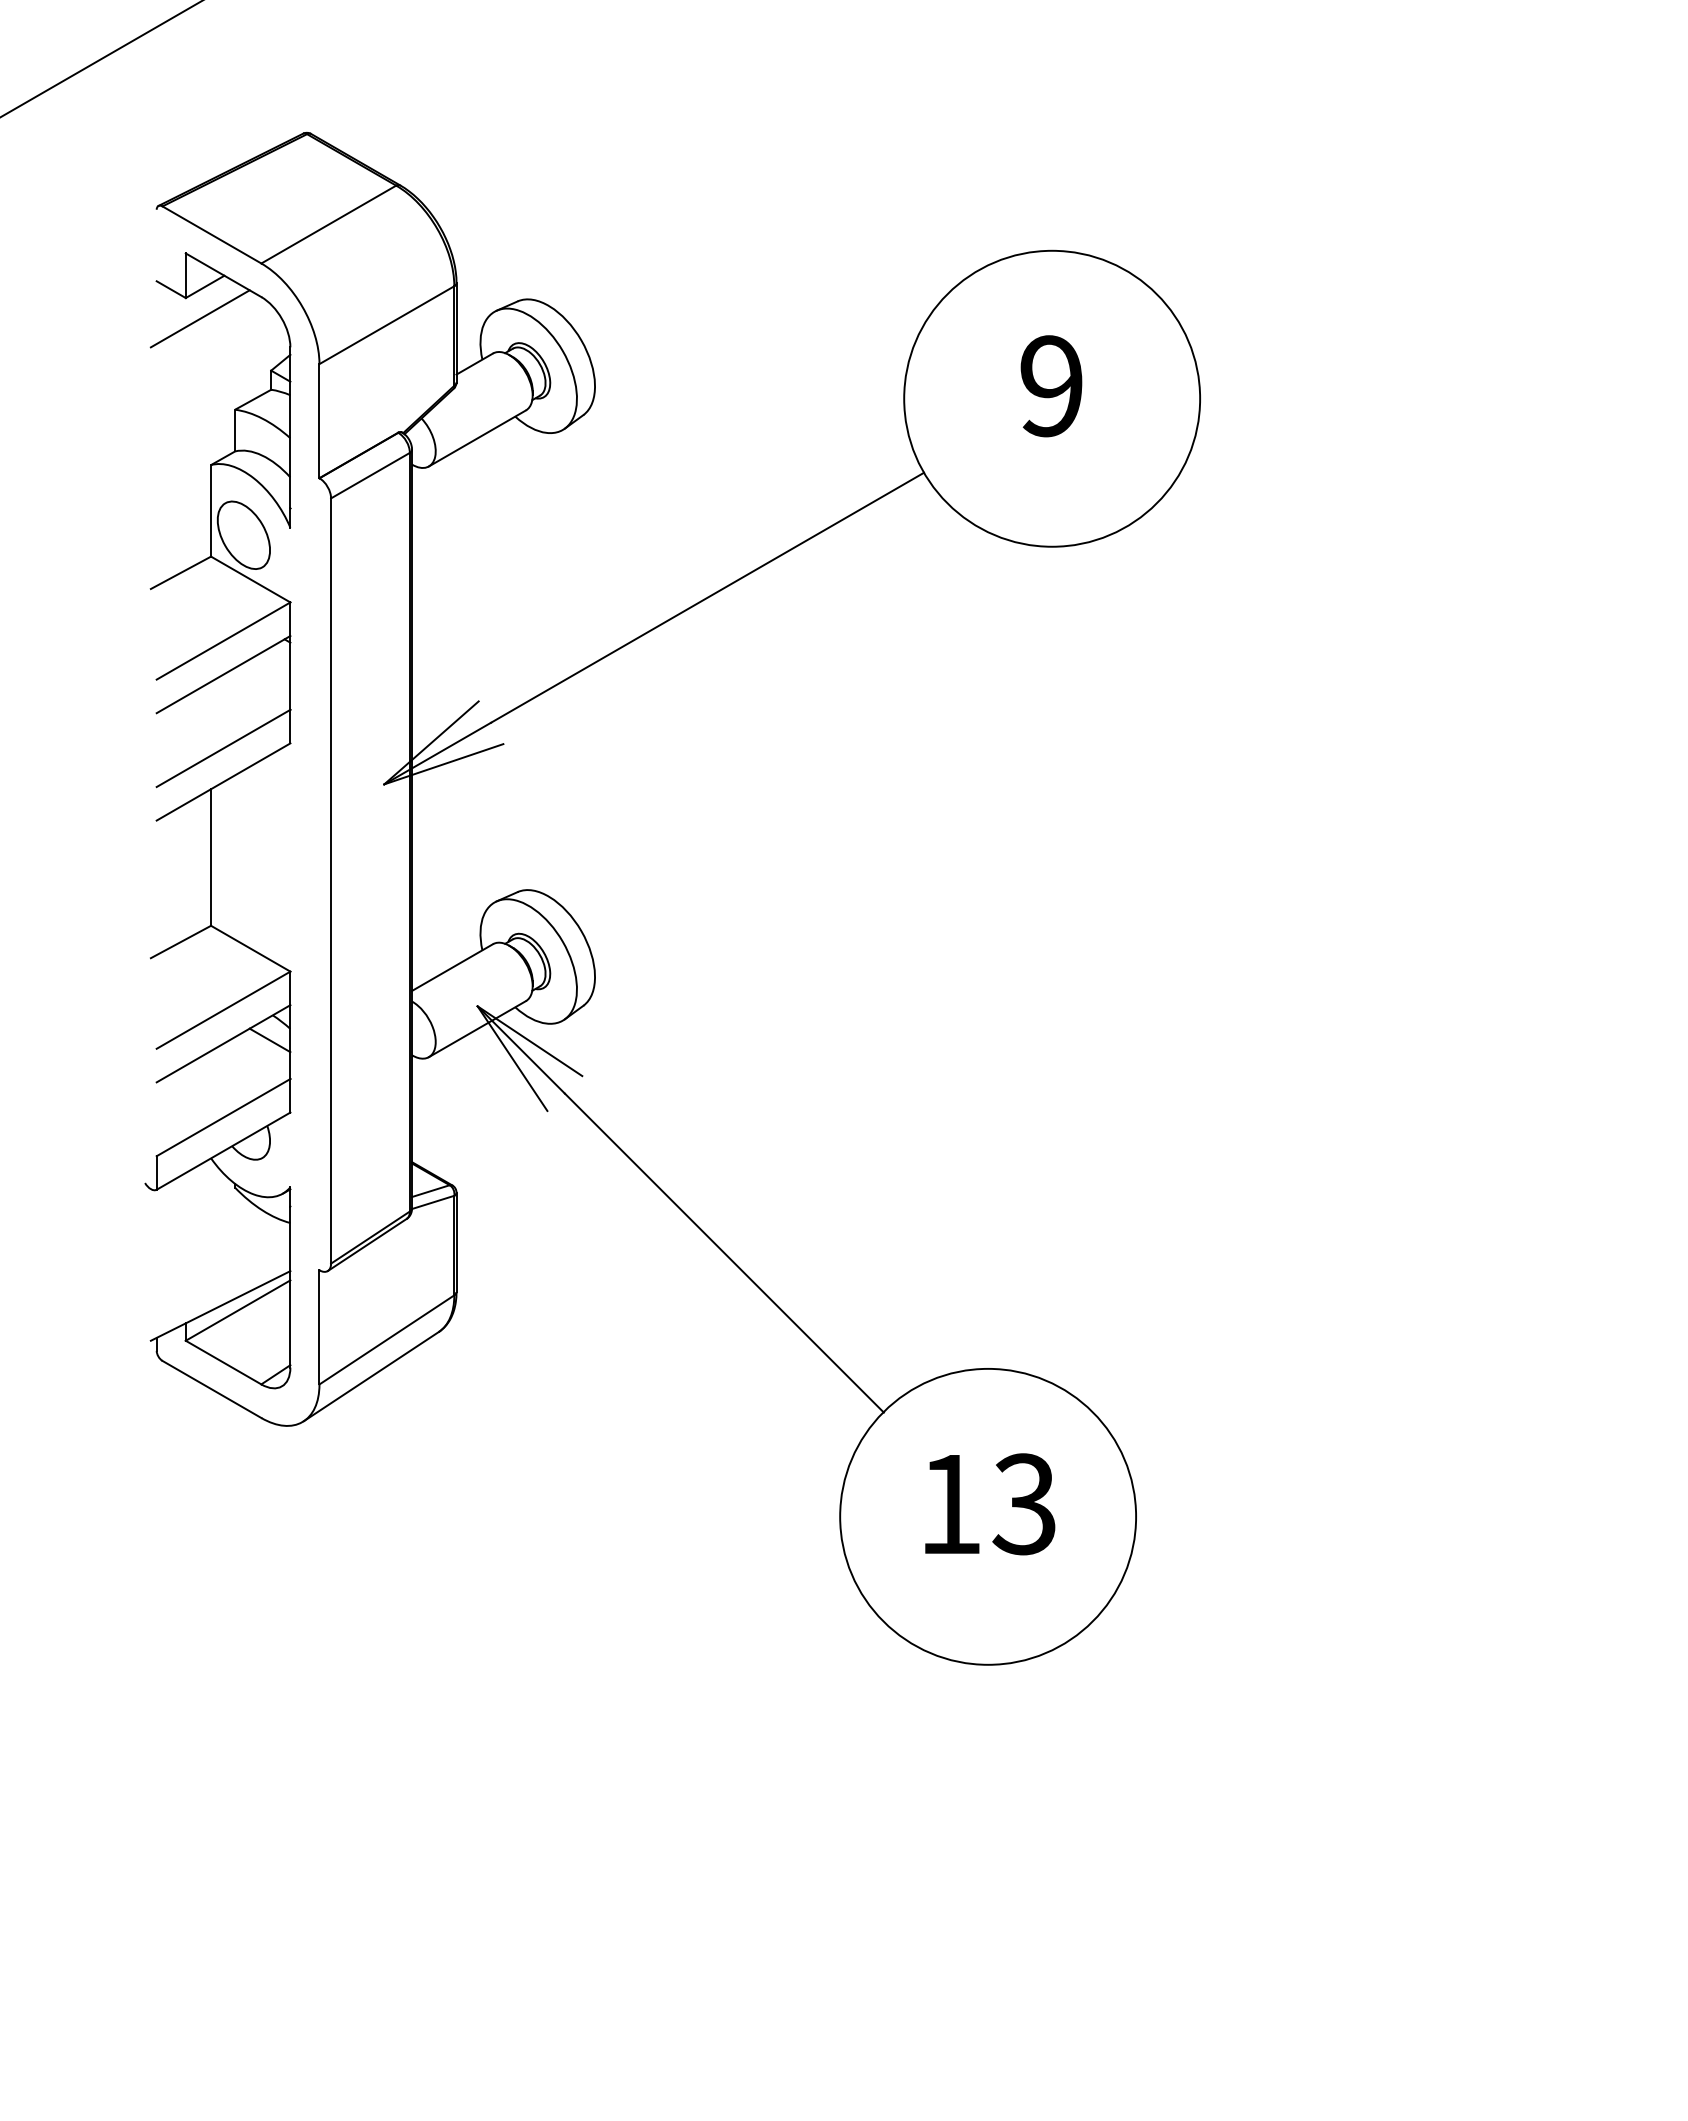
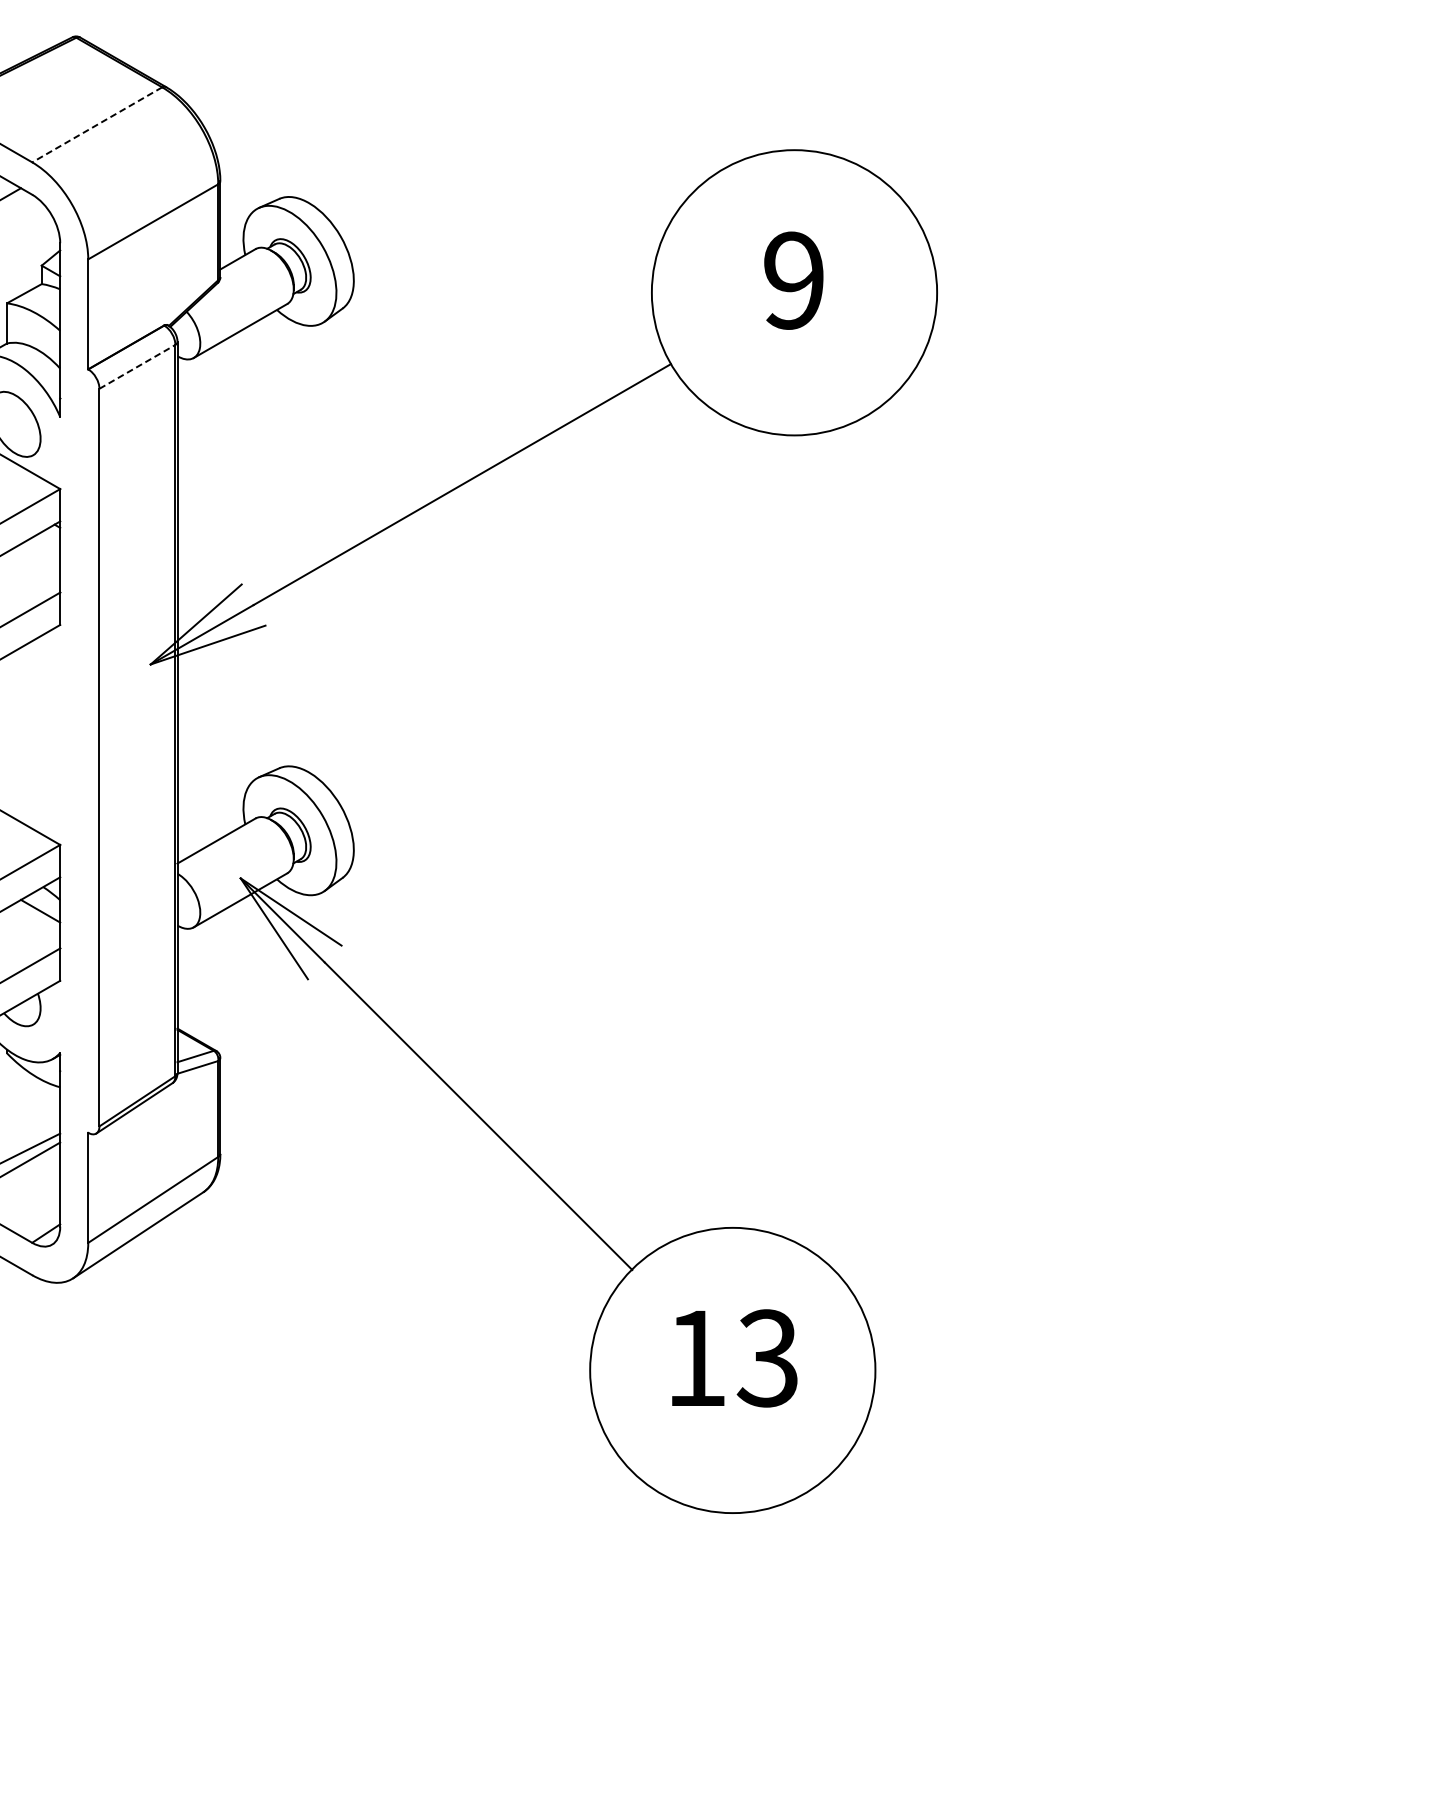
line: (328, 224) -> (96, 124), solid -> dashed
line: (370, 475) -> (137, 366), solid -> dashed

